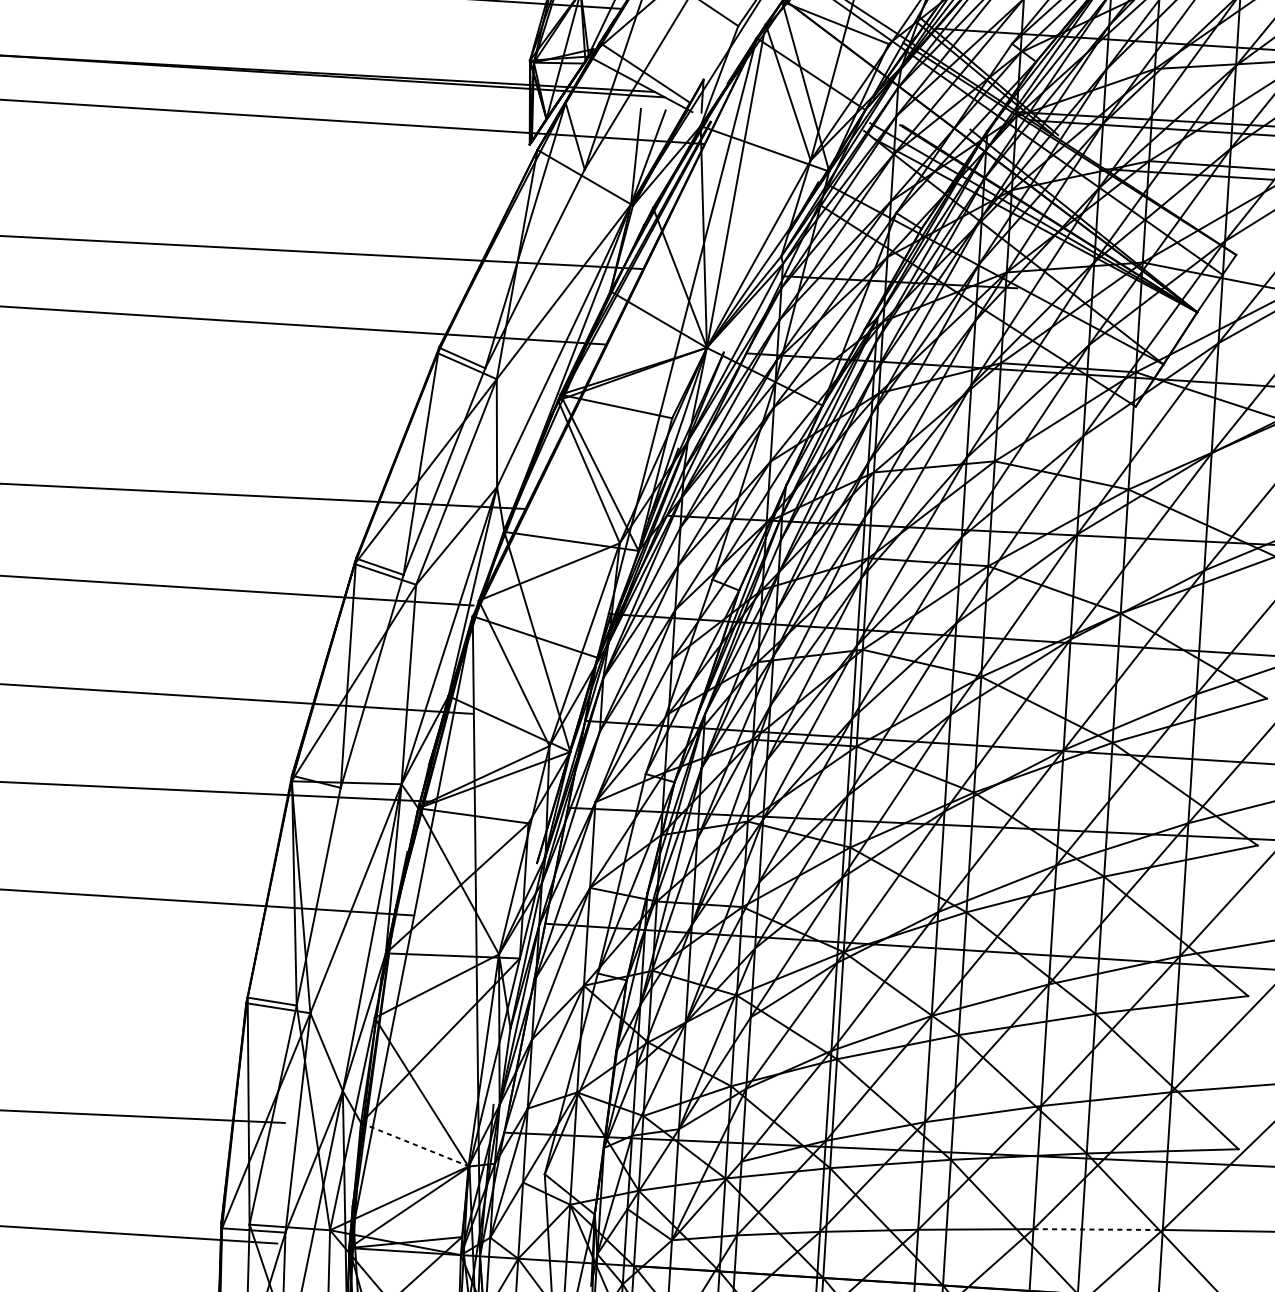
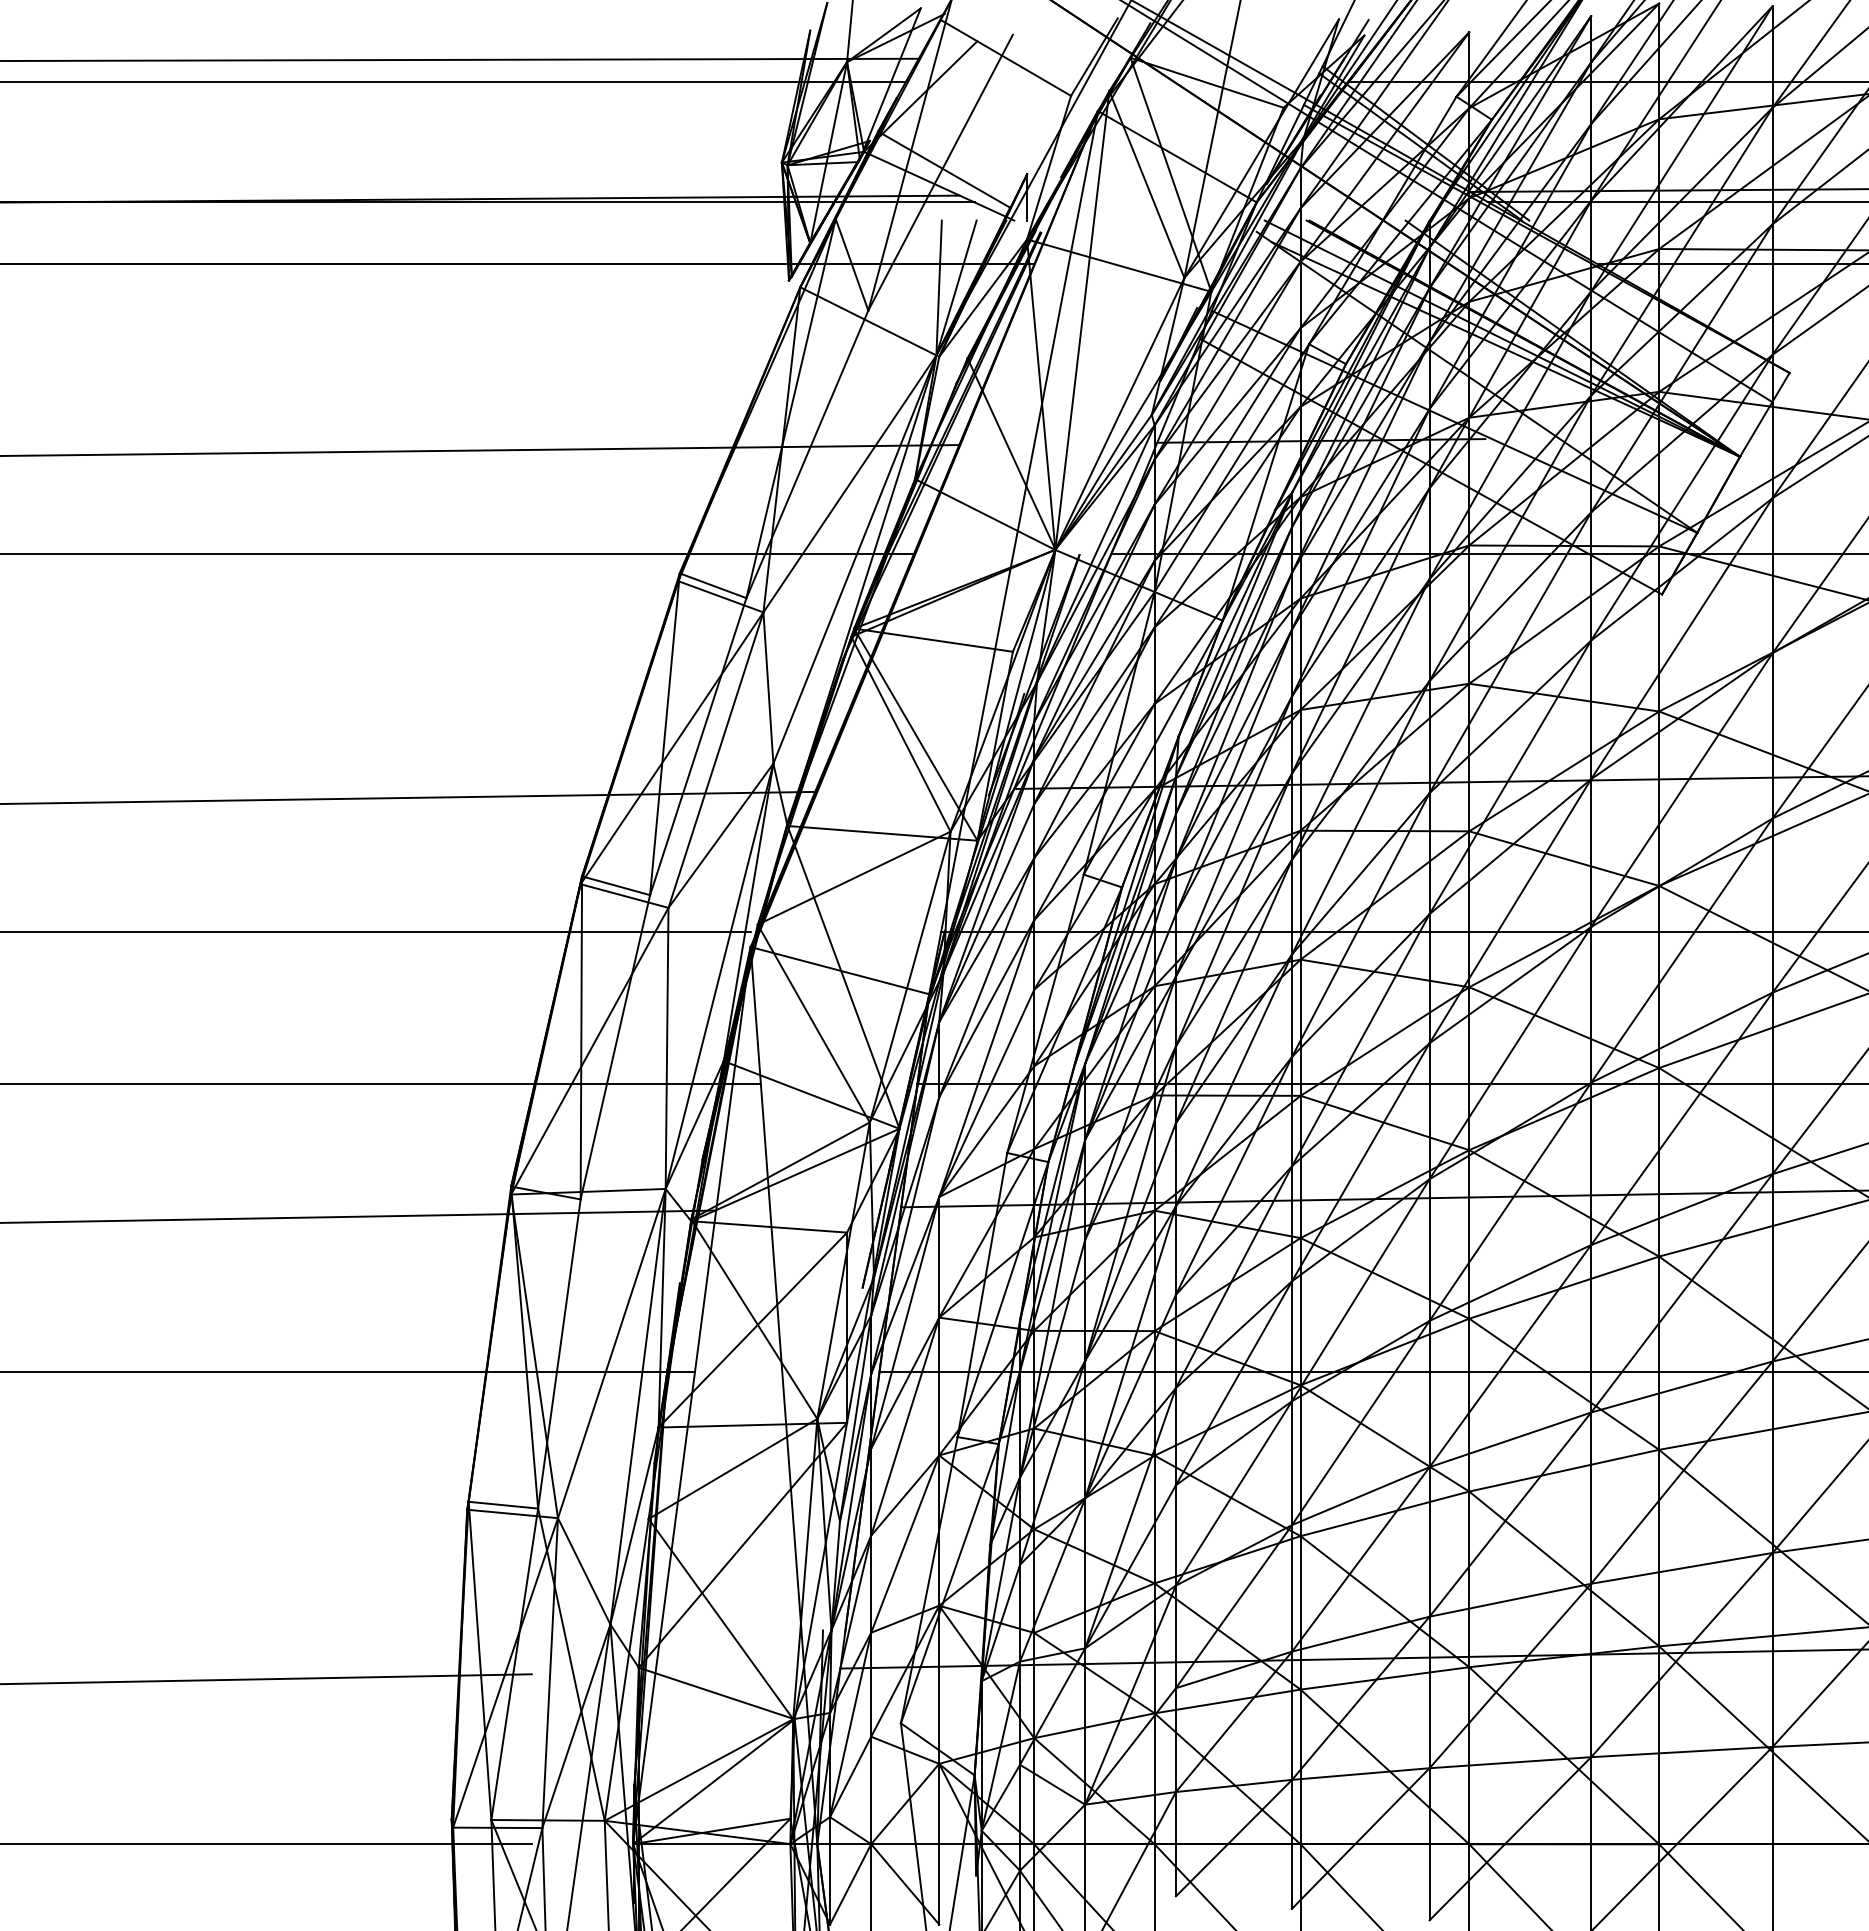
line: (415, 1144) -> (716, 1693), dashed -> solid
line: (1097, 1229) -> (1681, 1752), dashed -> solid

